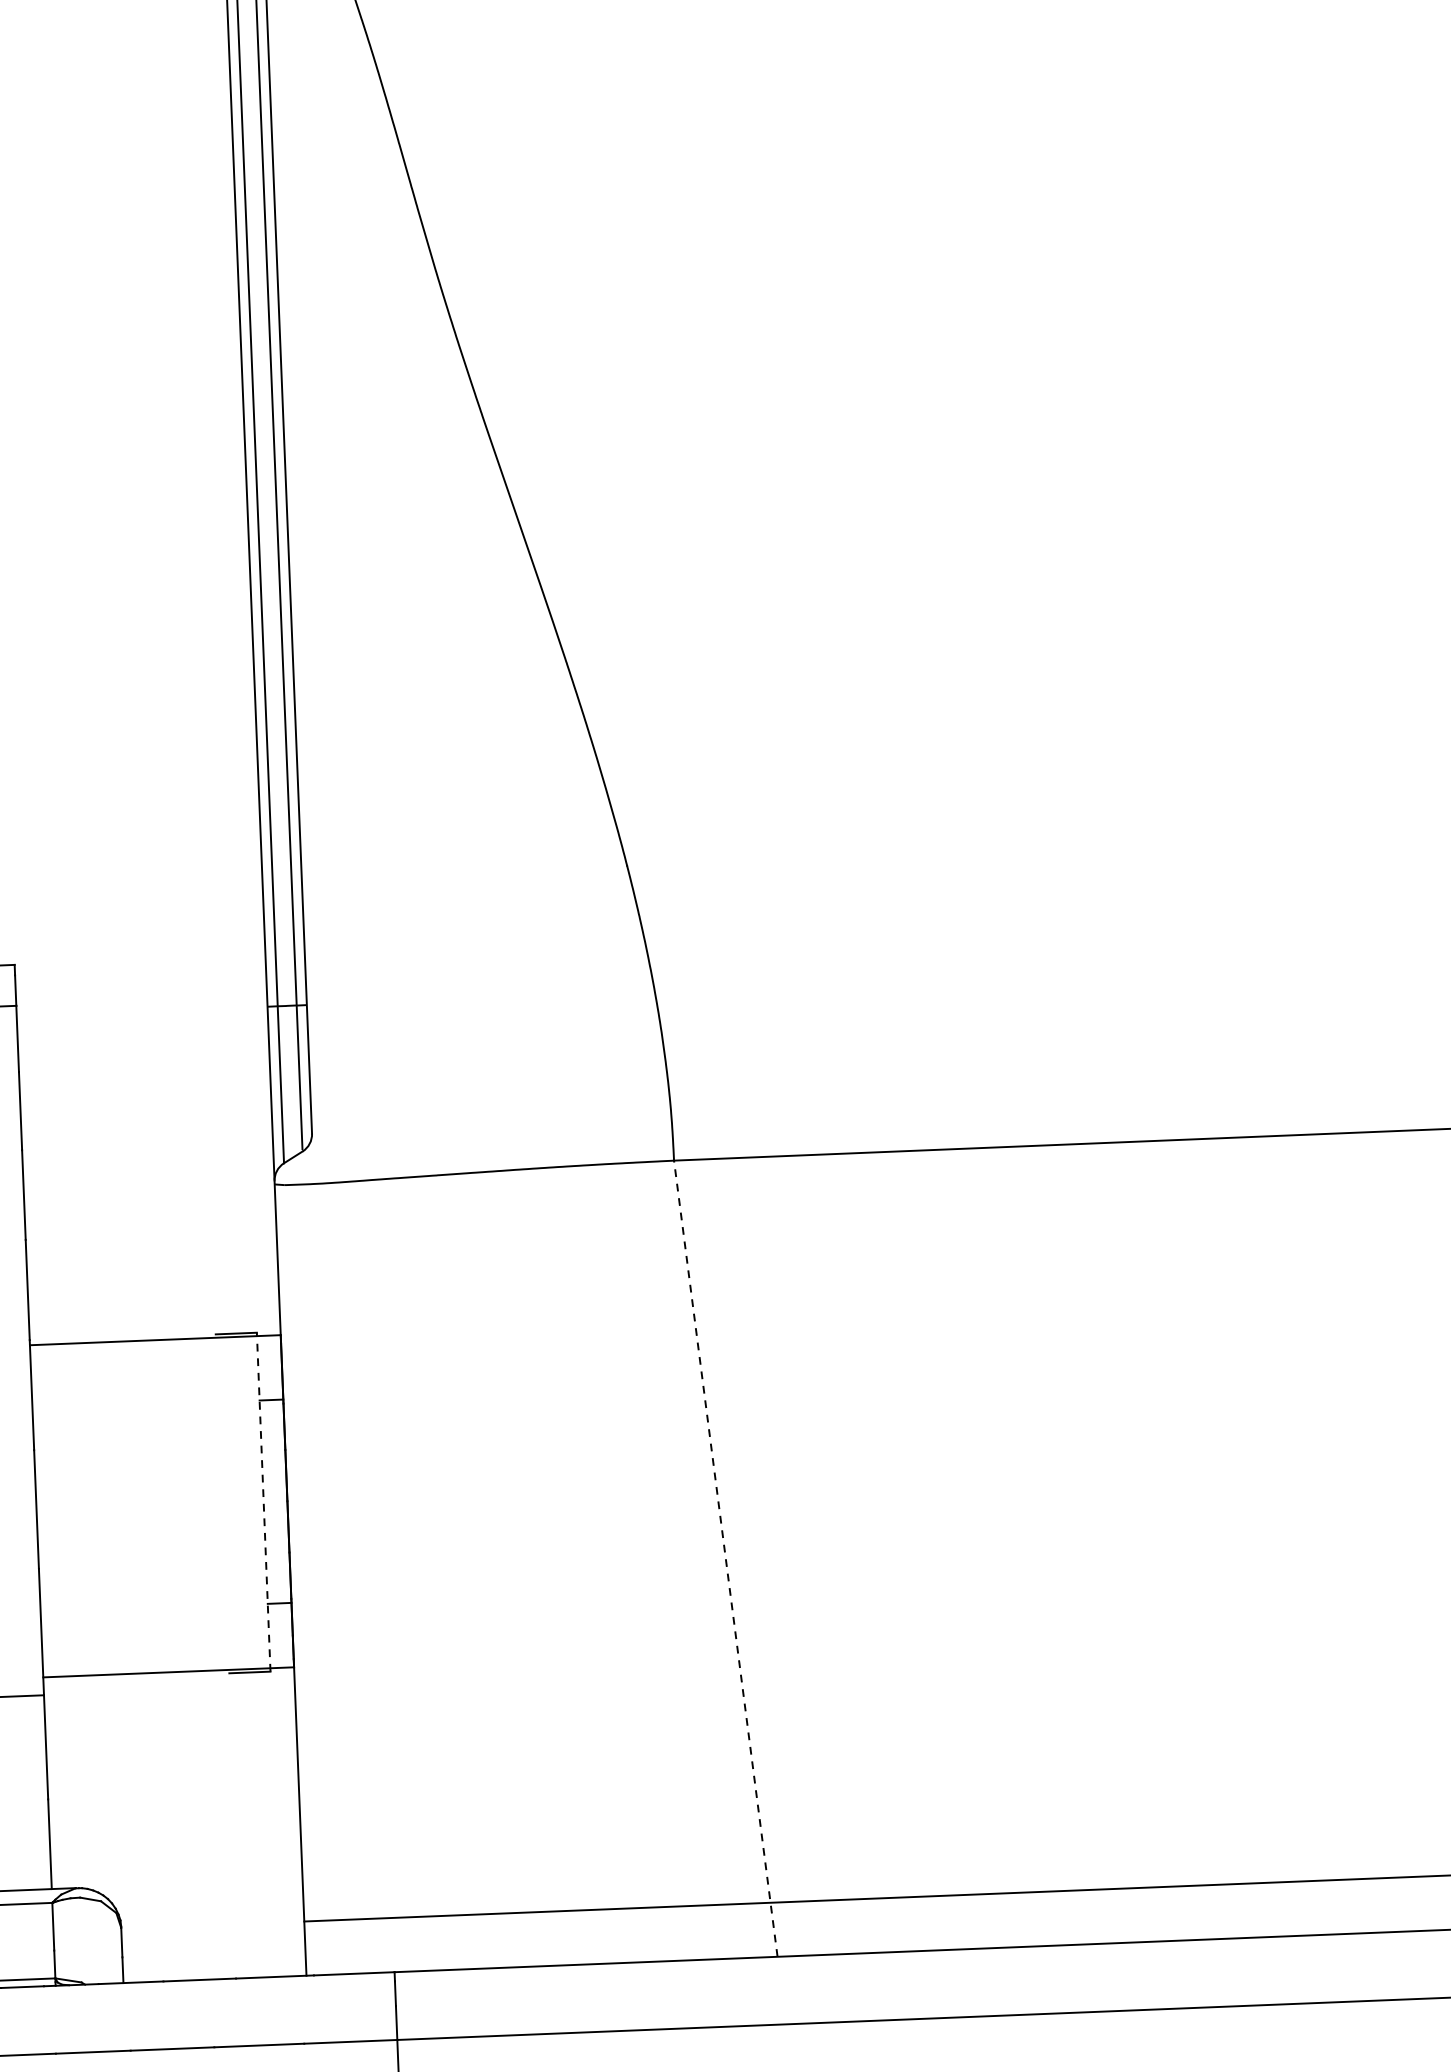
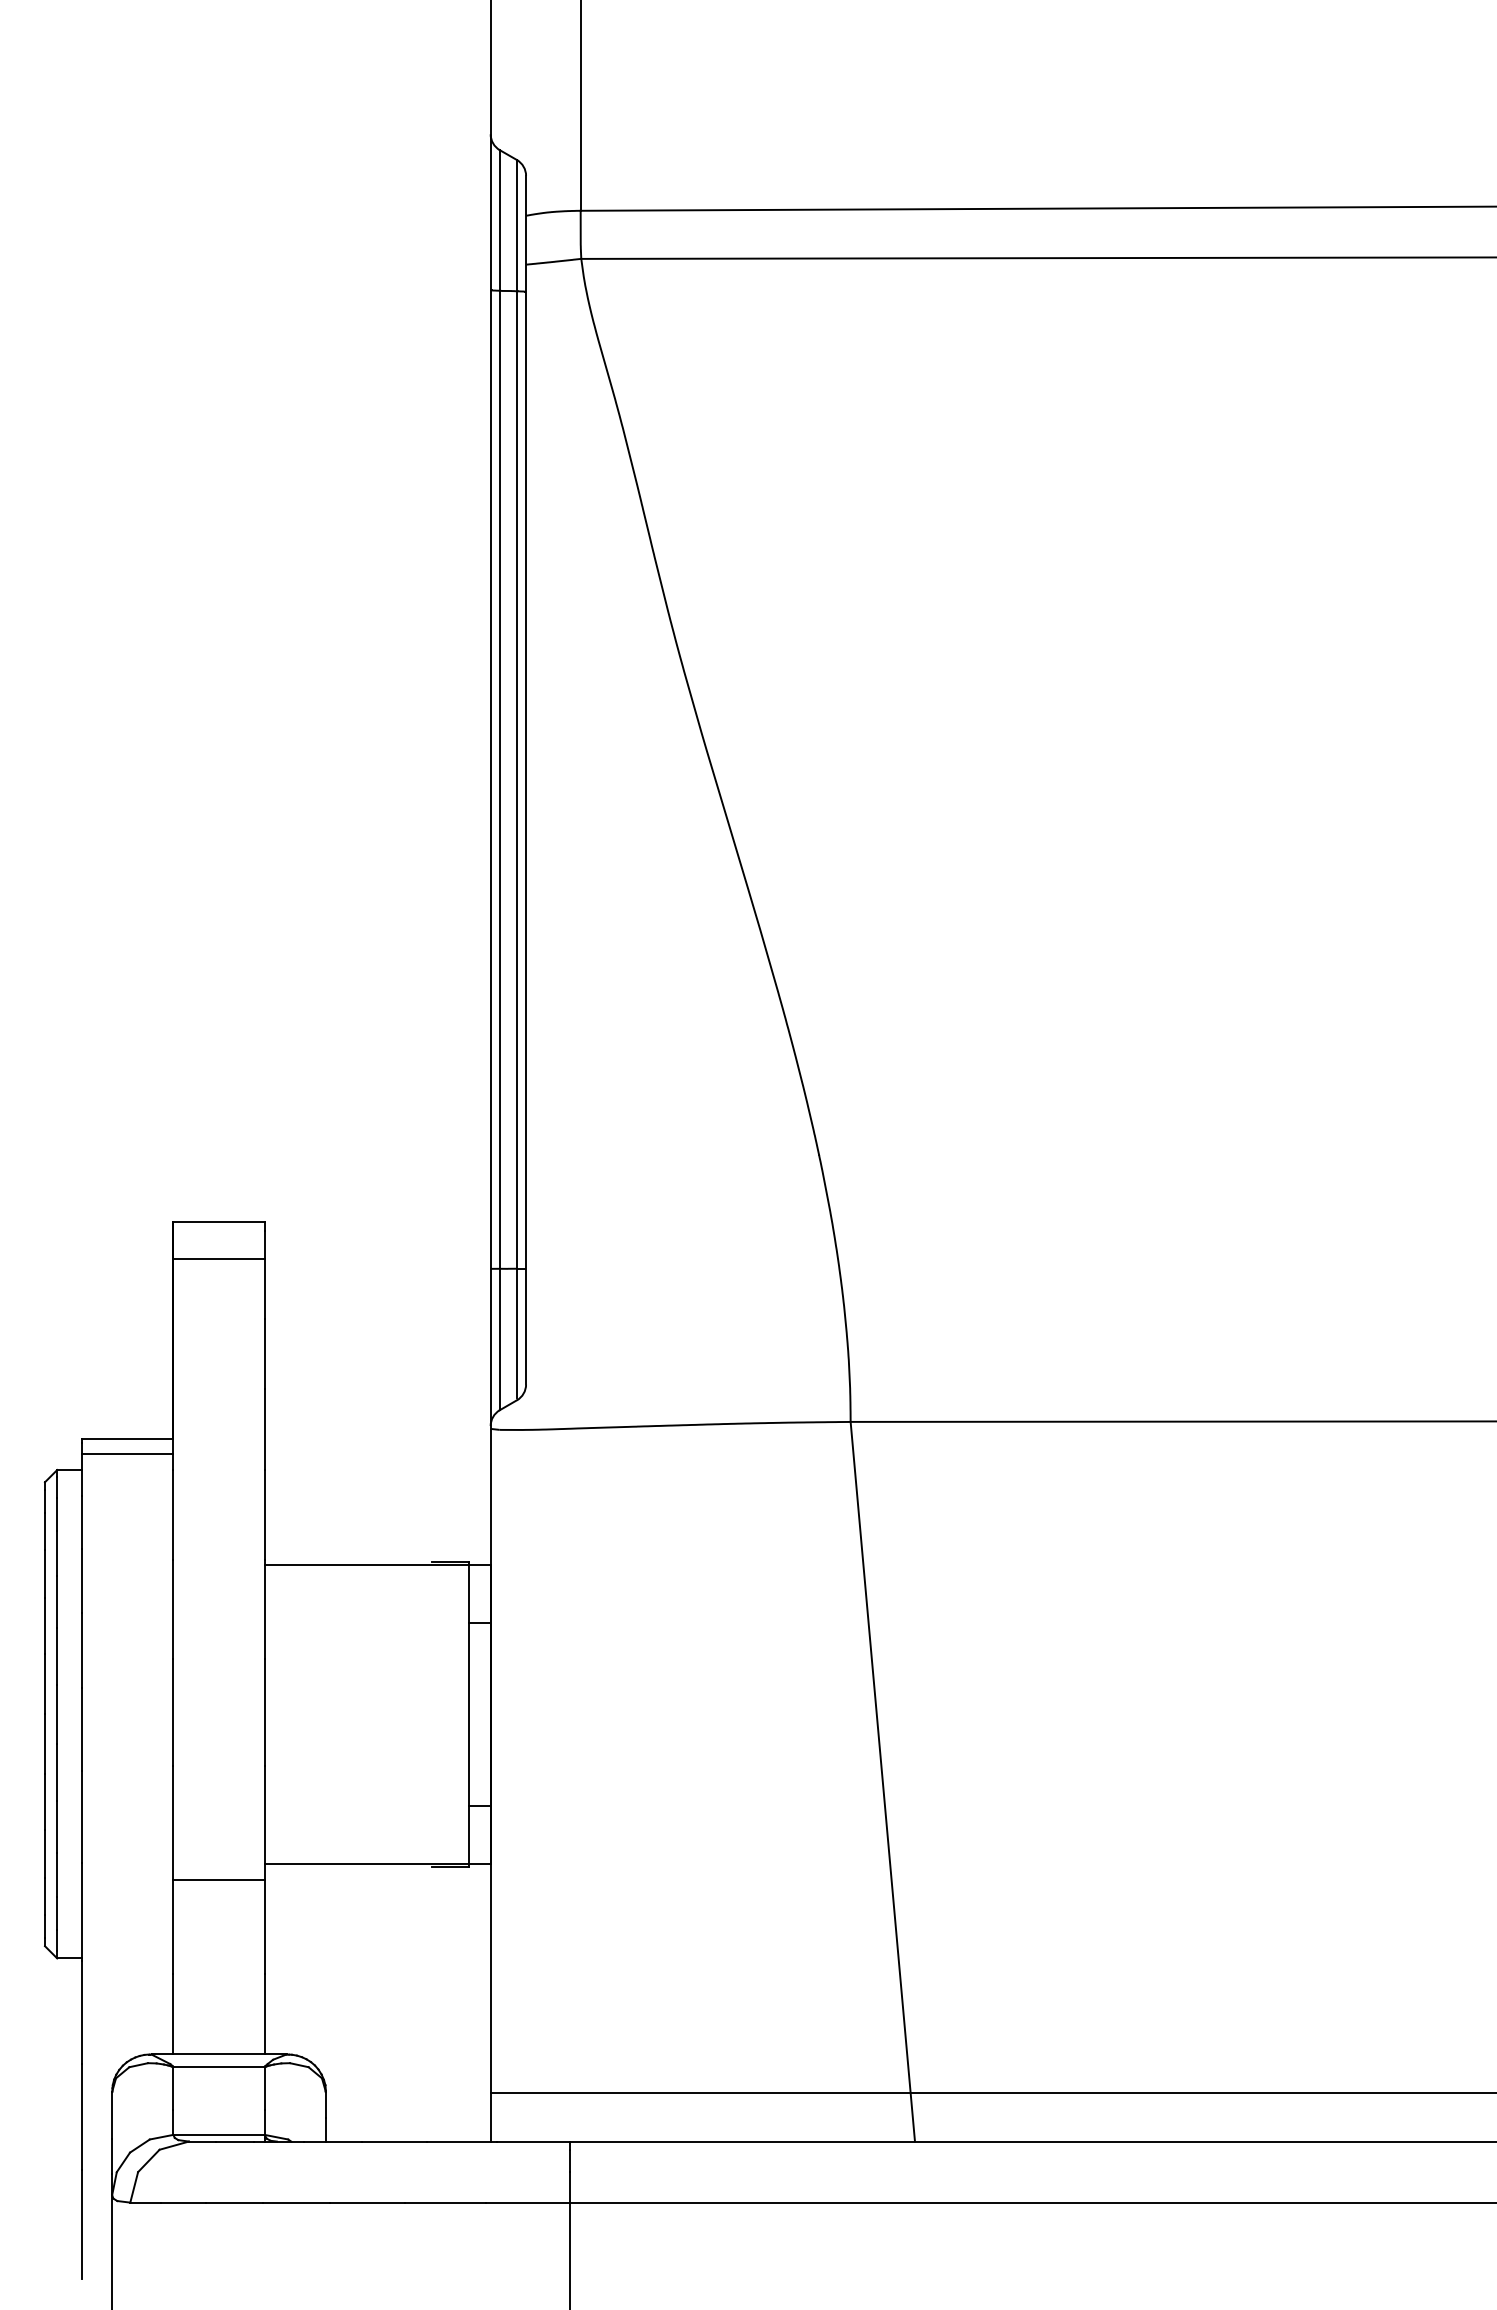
line: (263, 1502) -> (469, 1714), dashed -> solid
line: (725, 1558) -> (882, 1781), dashed -> solid

